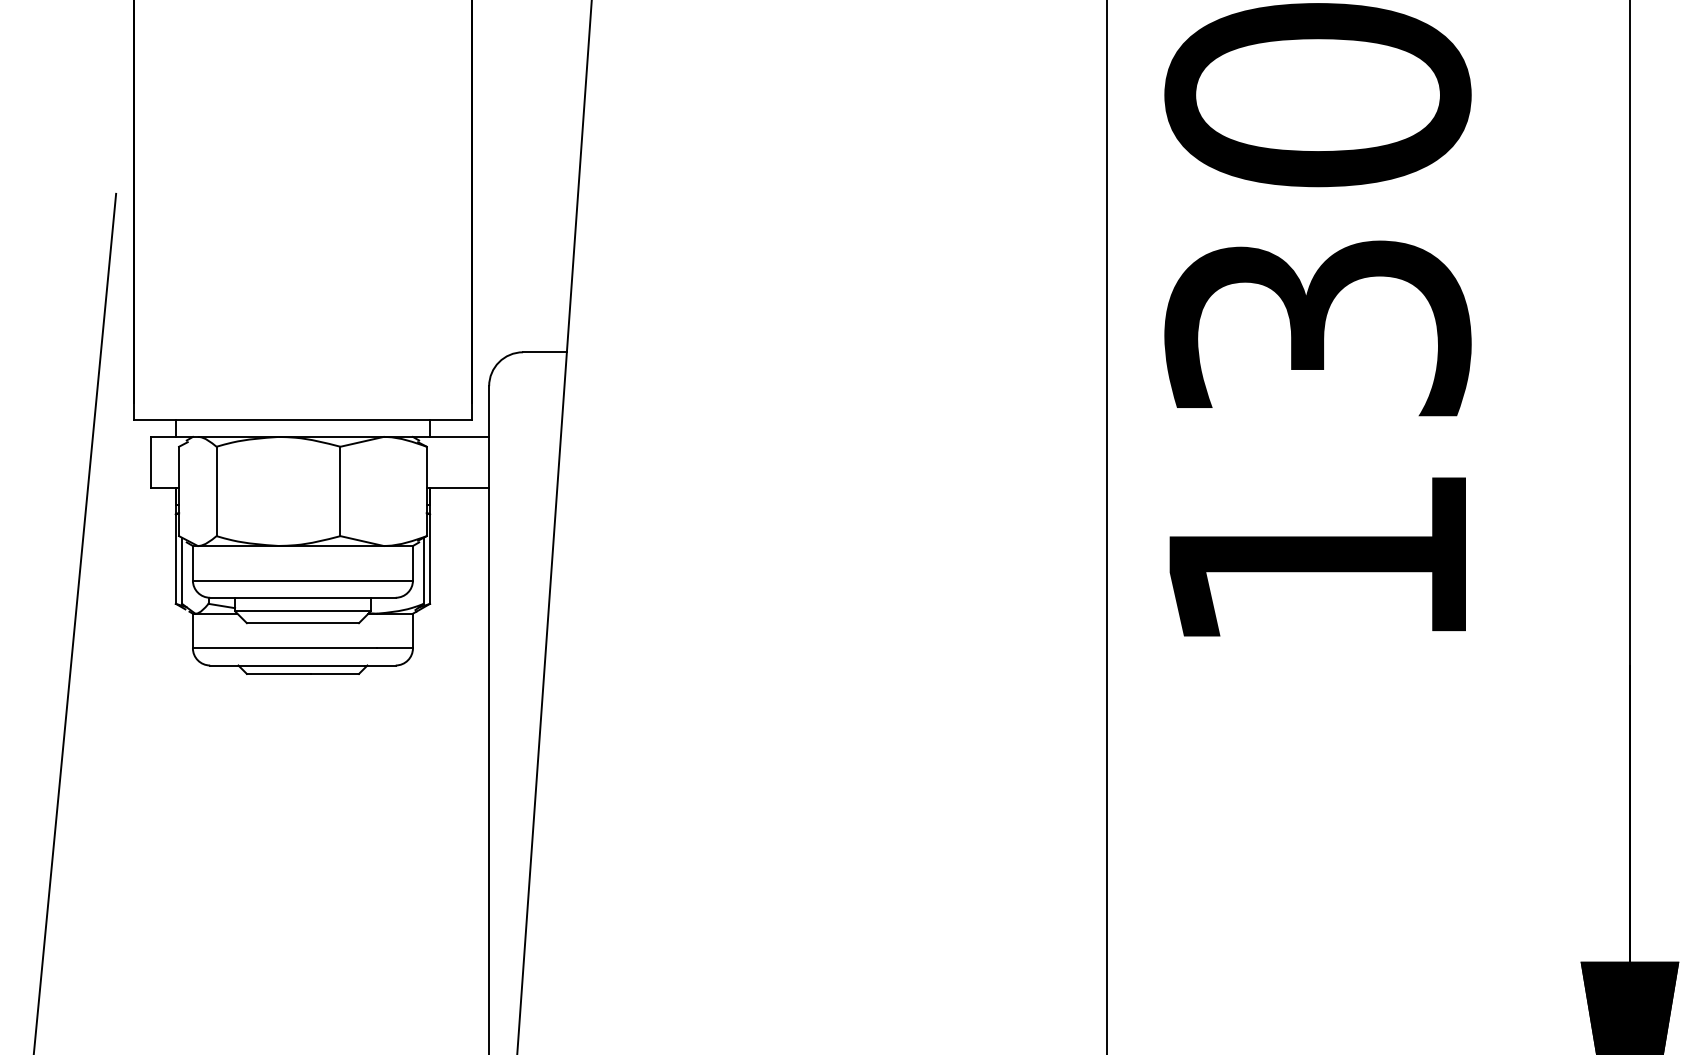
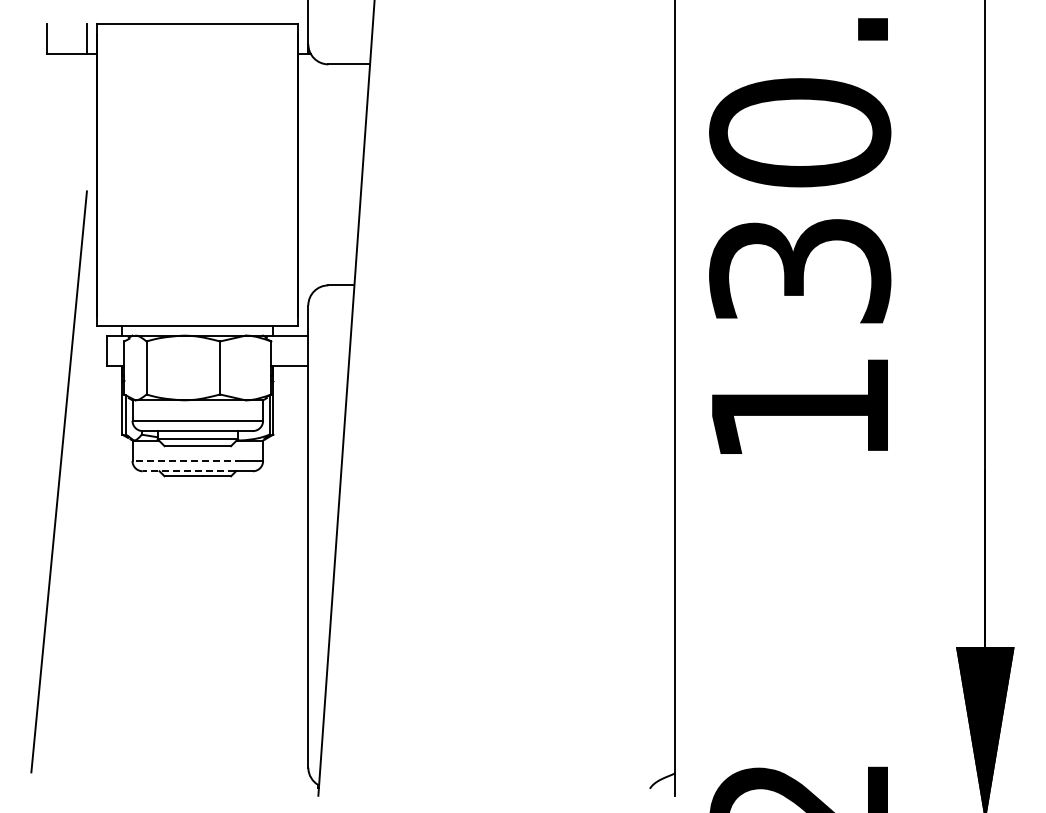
line: (285, 649) -> (187, 461), solid -> dashed
line: (287, 665) -> (188, 471), solid -> dashed

